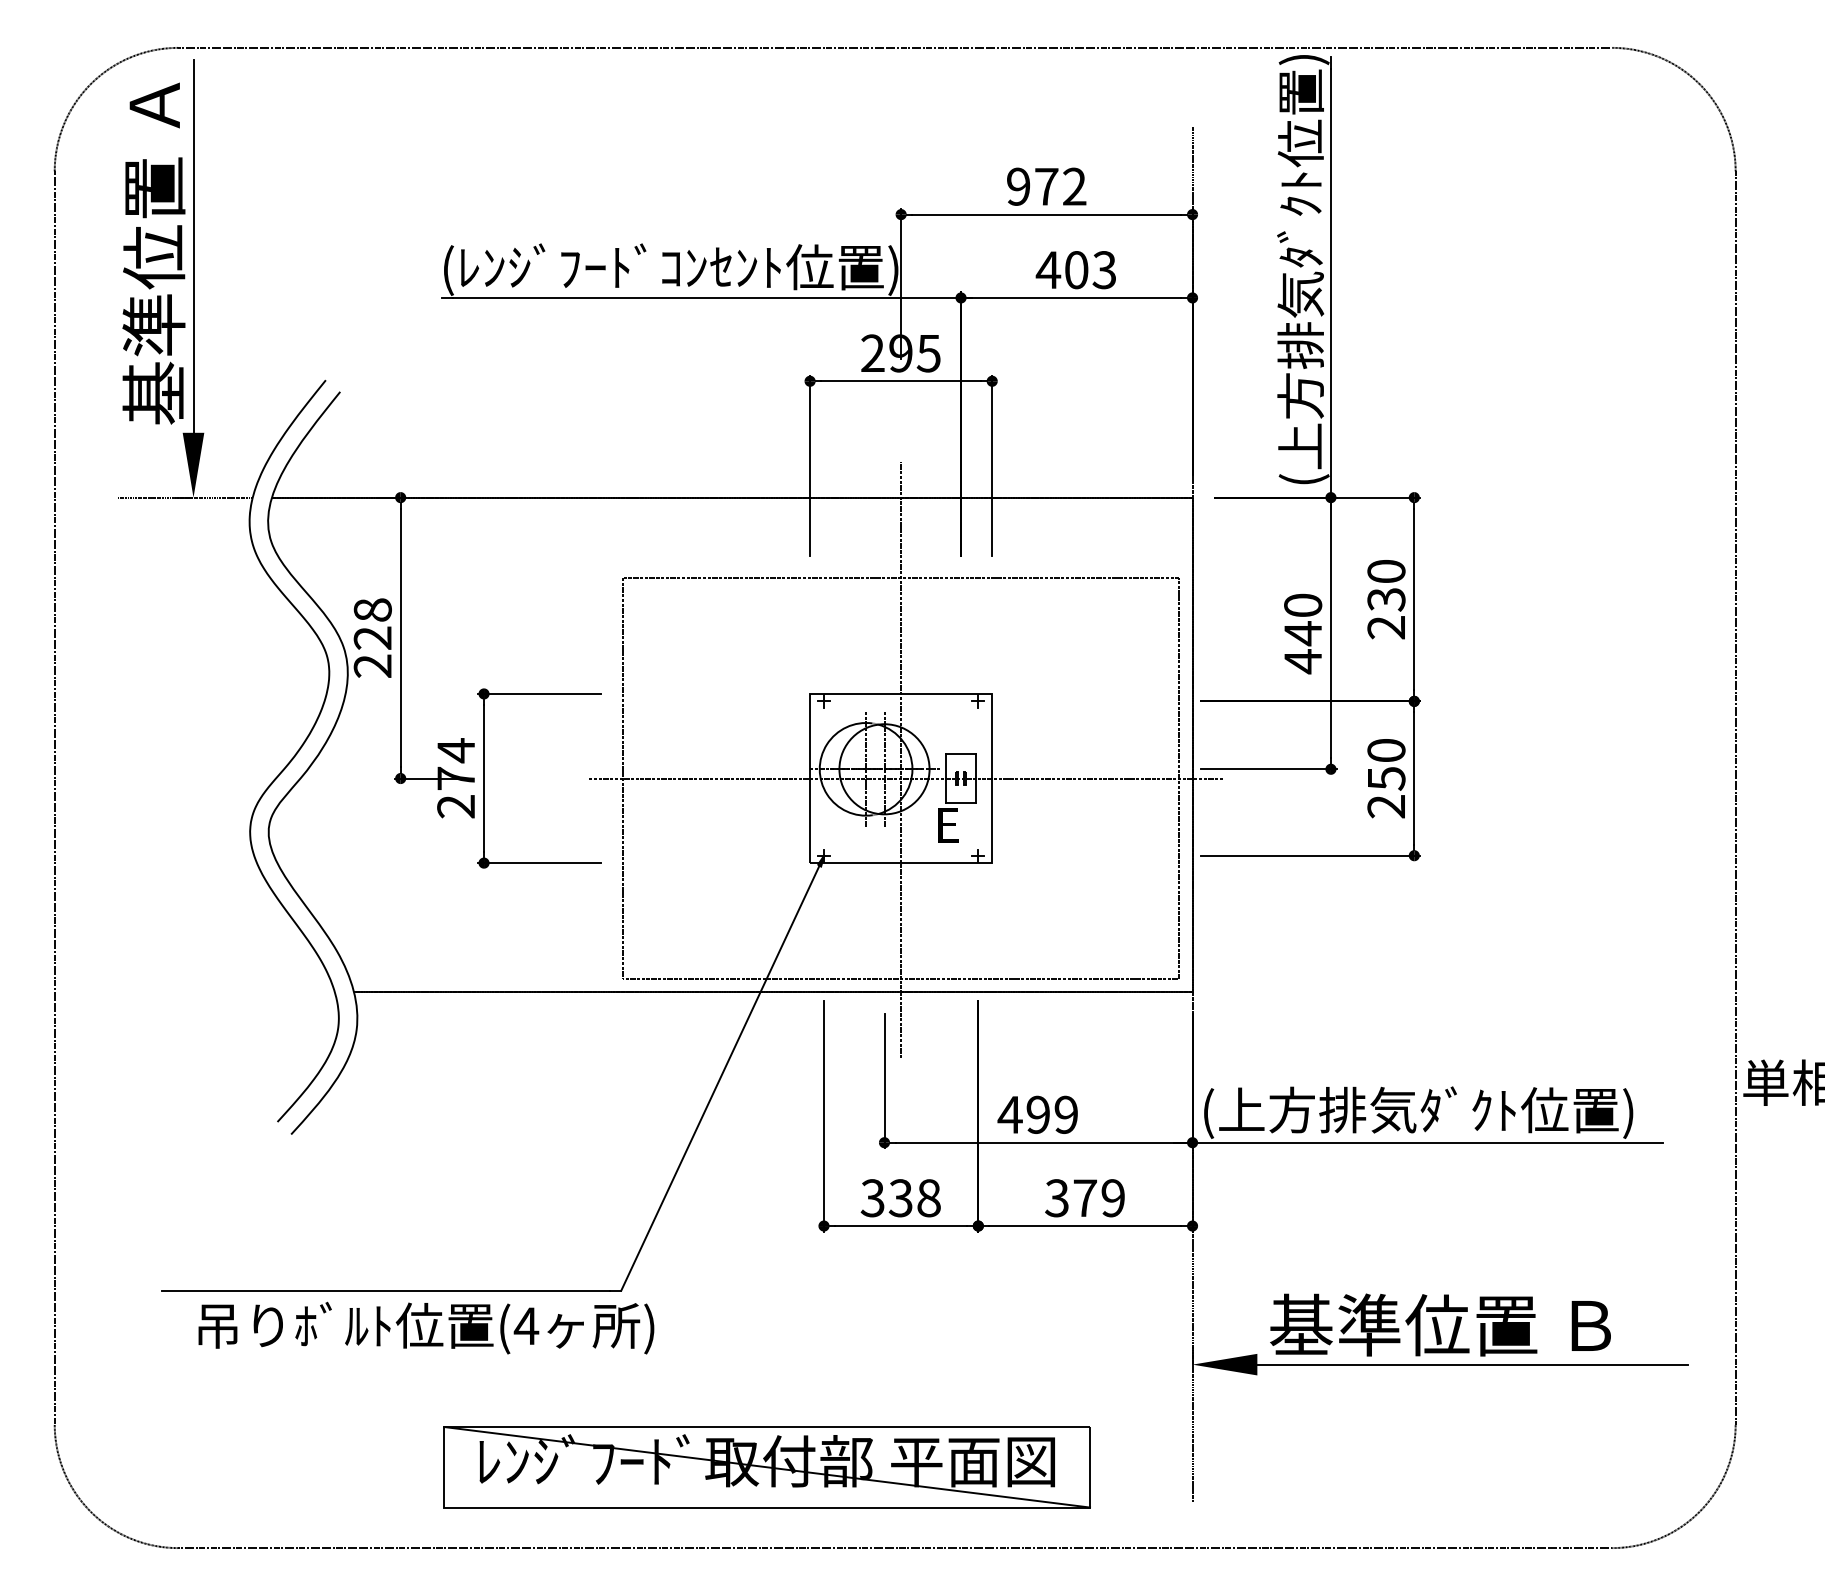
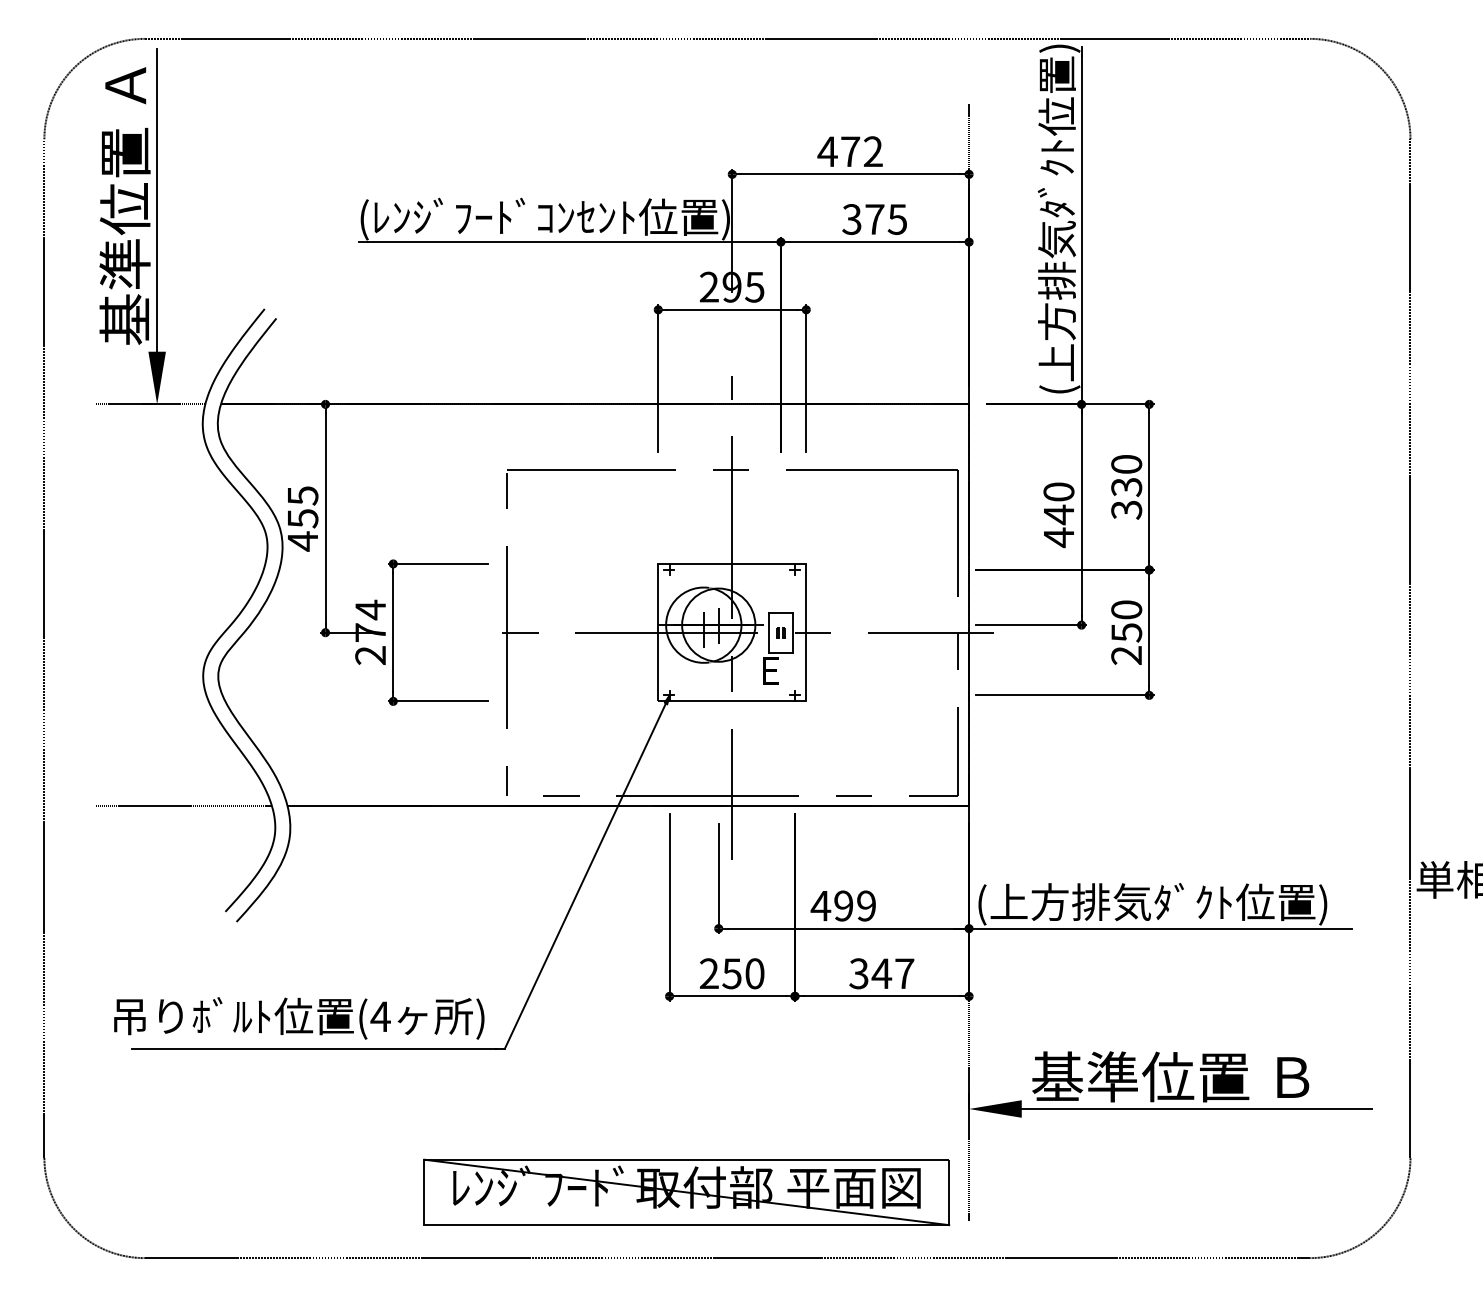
text: (1018, 186) -> (827, 151), 972 -> 472
text: (1075, 270) -> (873, 219), 403 -> 375
text: (1386, 627) -> (1126, 509), 230 -> 330
text: (372, 638) -> (302, 518), 228 -> 455
line: (226, 991) -> (183, 805), added
text: (900, 1198) -> (731, 973), 338 -> 250
text: (1098, 1198) -> (892, 973), 379 -> 347
text: (426, 1327) -> (299, 1017), moved
part: (766, 1467) -> (686, 1192), moved

